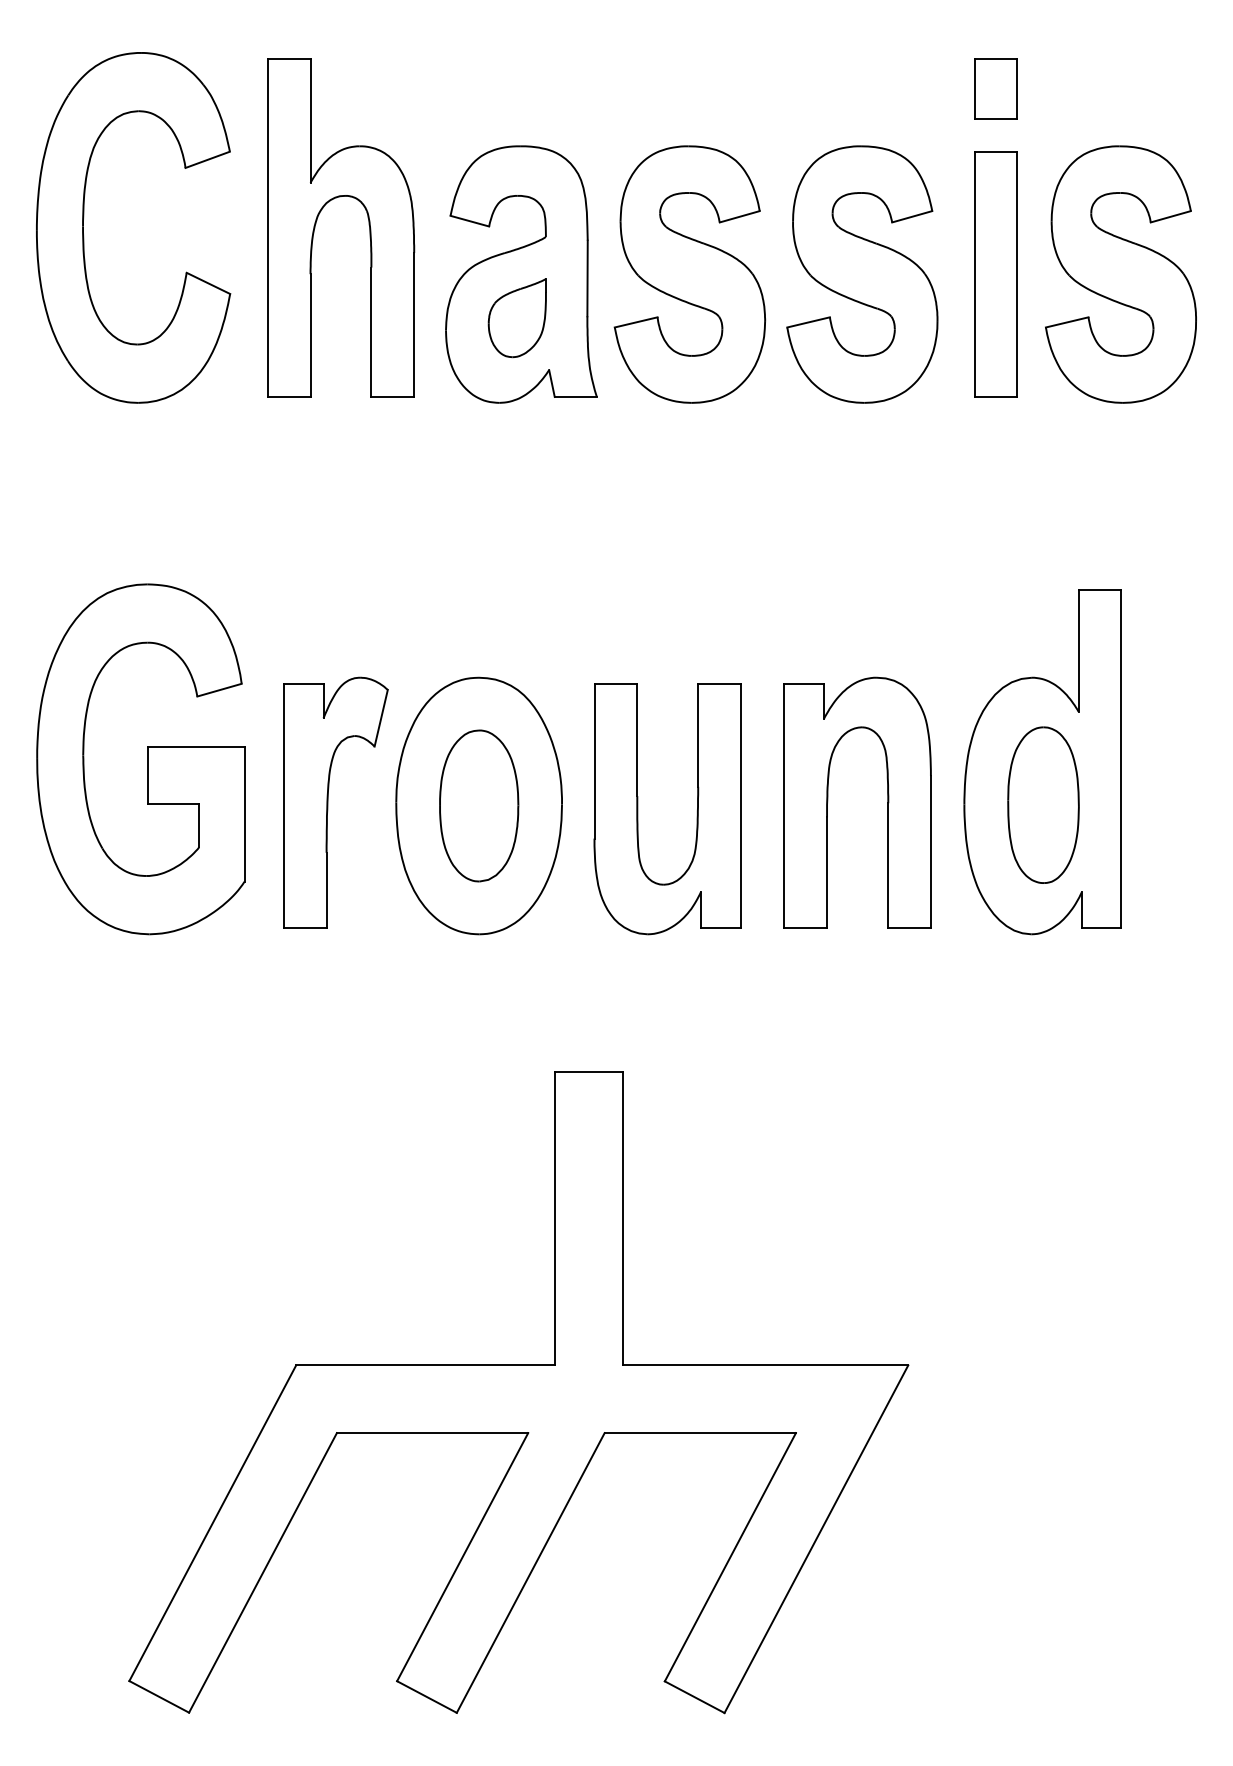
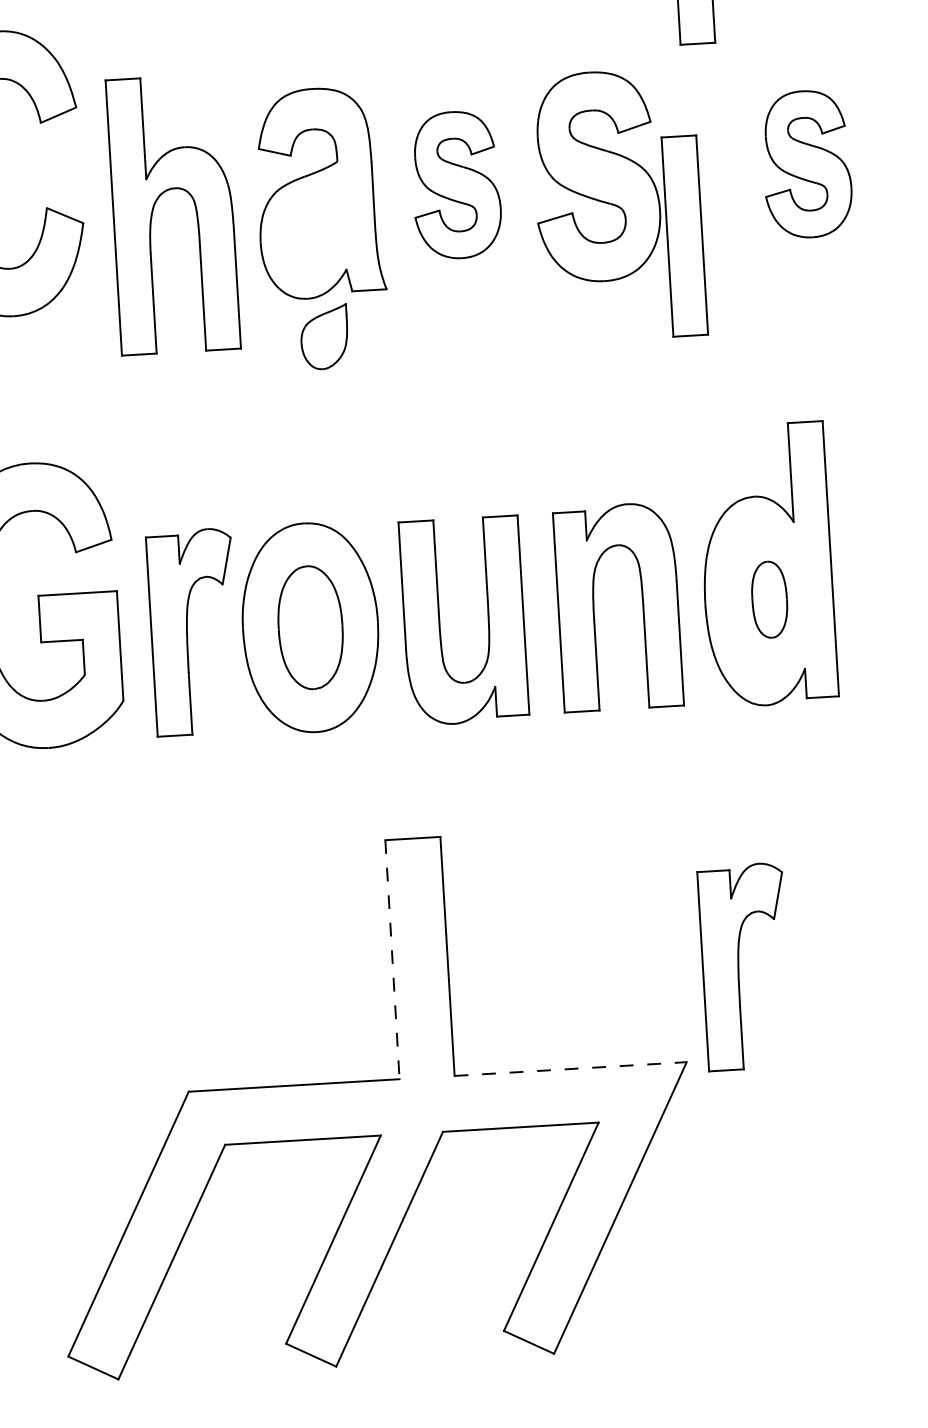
part: (317, 220) -> (153, 209), moved
part: (689, 274) -> (456, 185), size x0.7
part: (995, 274) -> (684, 236), moved
part: (1120, 274) -> (806, 164), size x0.7
part: (516, 318) -> (323, 337), moved
part: (1043, 804) -> (769, 599), size x0.6
line: (555, 1218) -> (392, 959), solid -> dashed
part: (979, 1252) -> (739, 966), added
line: (765, 1365) -> (570, 1069), solid -> dashed

